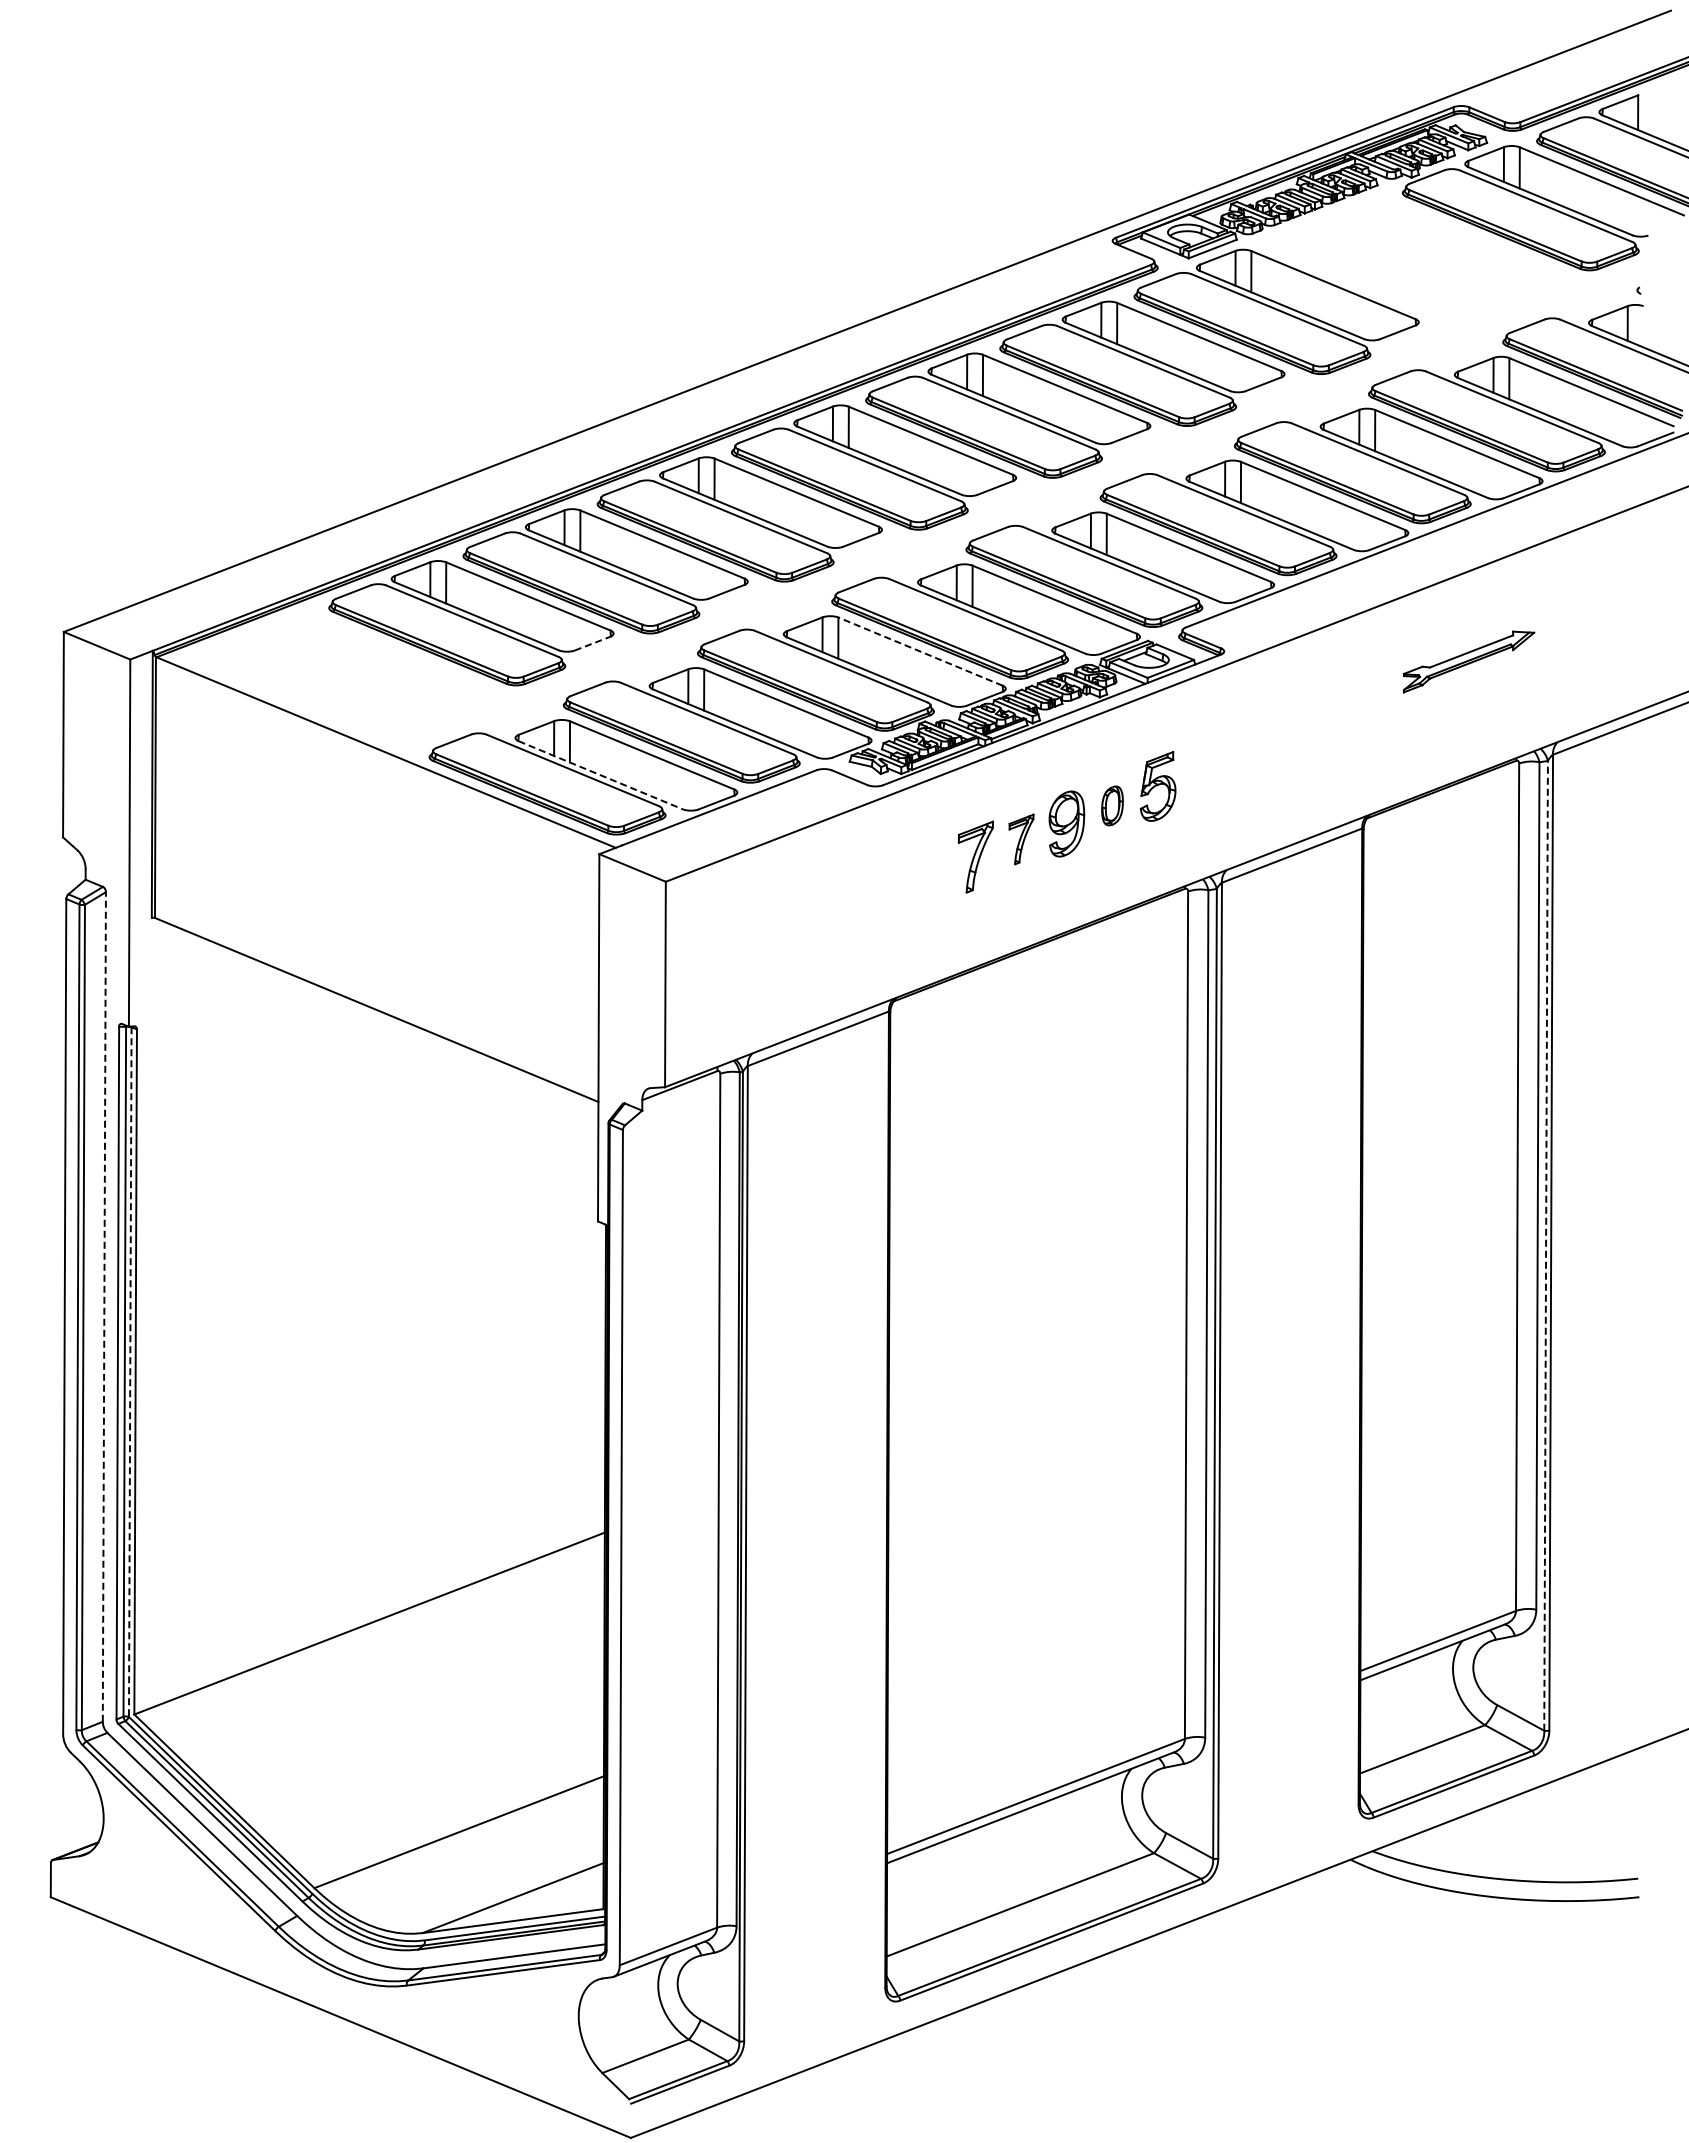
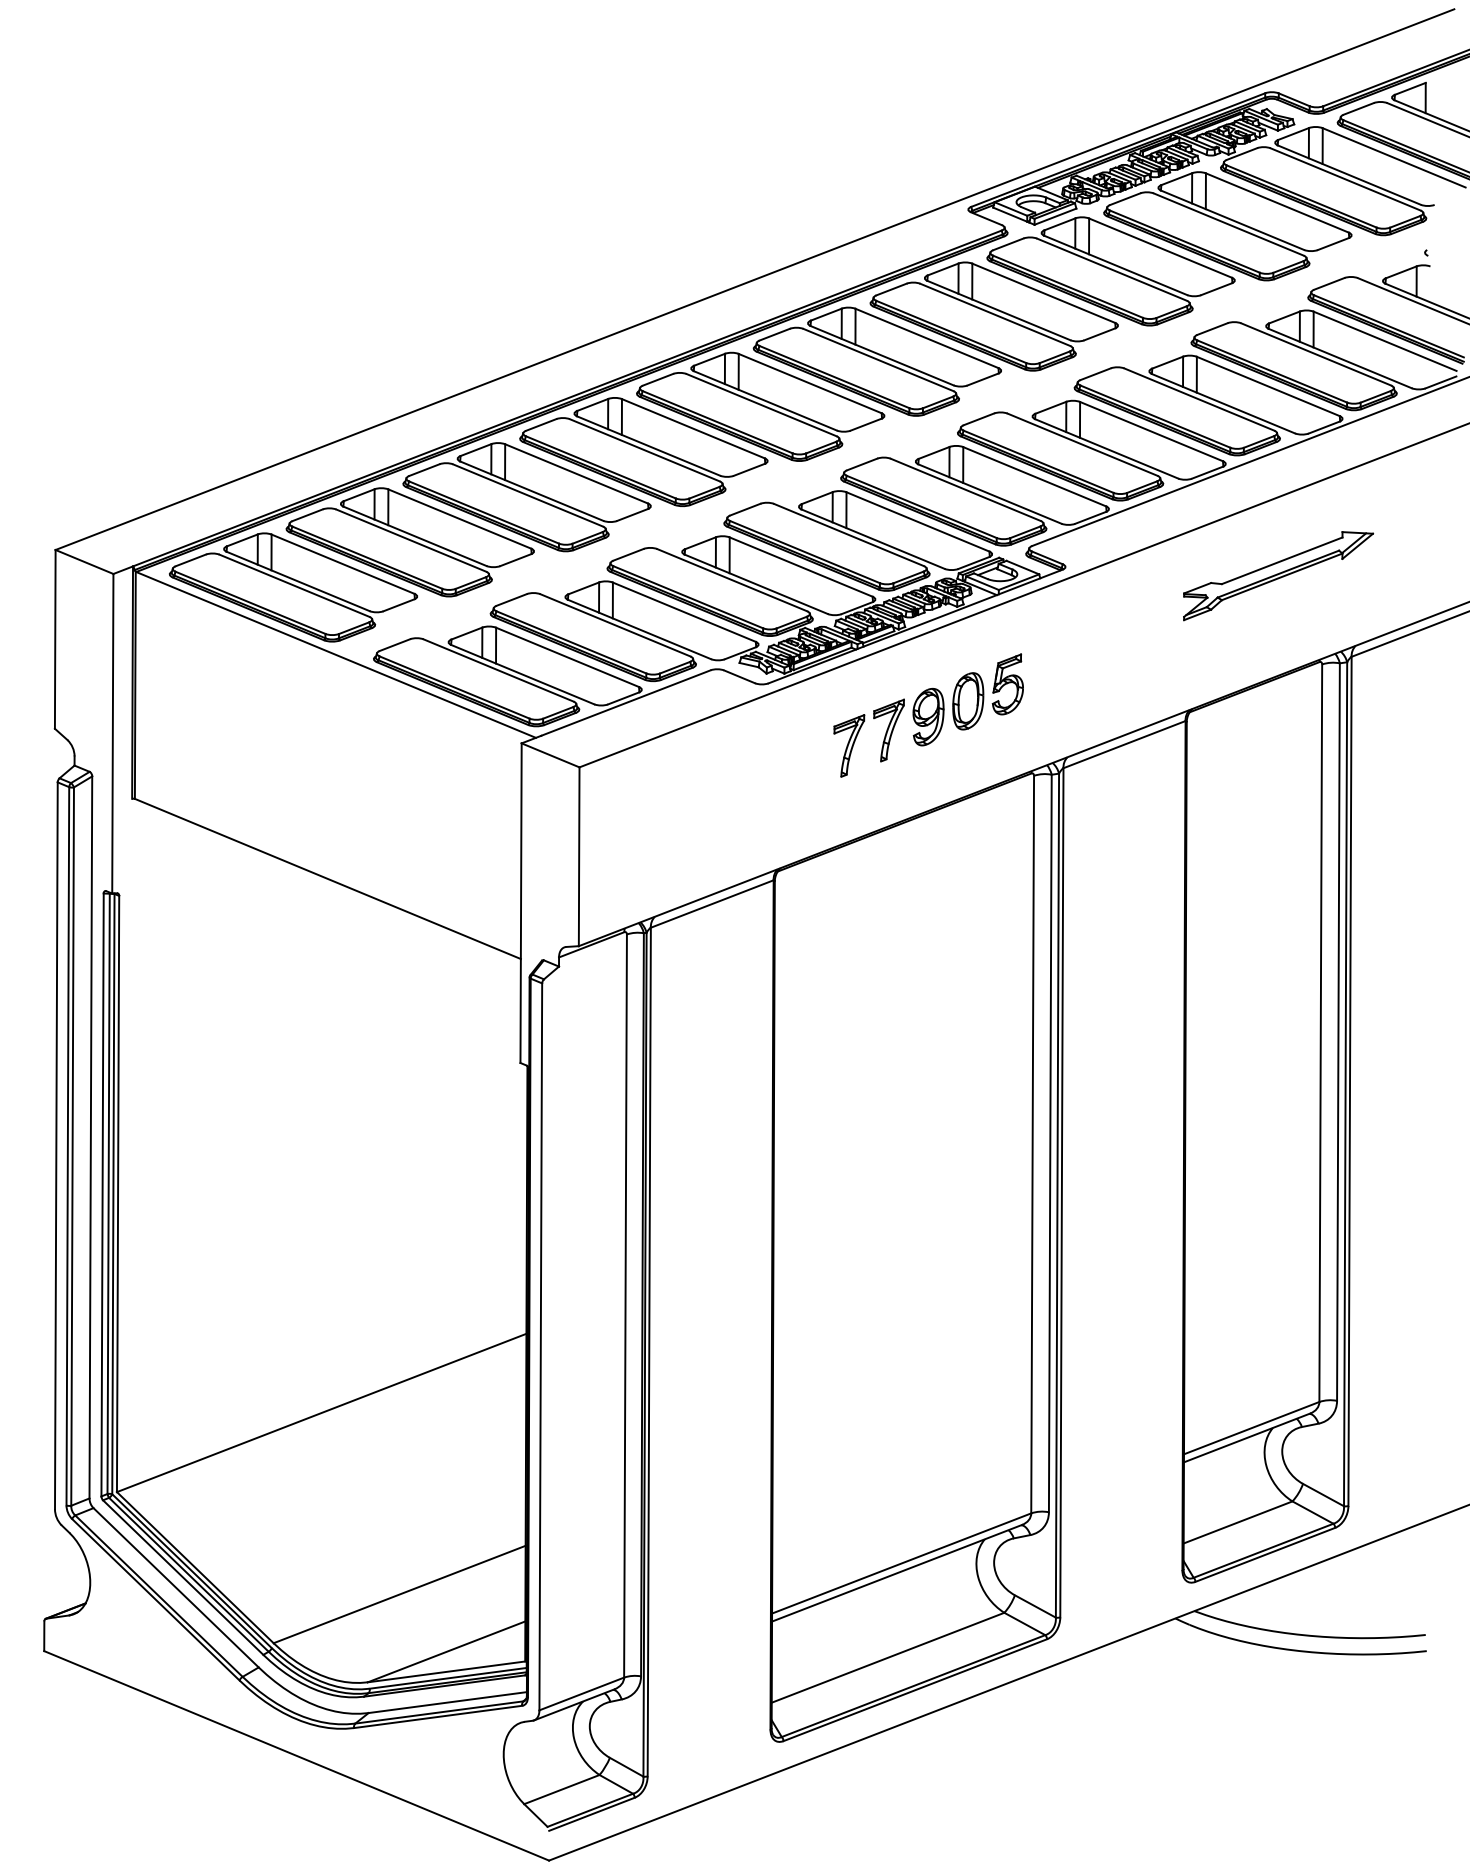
part: (1410, 260) -> (1227, 226), added
line: (592, 643) -> (515, 560), dashed -> solid
line: (920, 651) -> (801, 566), dashed -> solid
part: (1468, 661) -> (1278, 575), size x1.67
part: (337, 675) -> (293, 587), added
line: (600, 775) -> (522, 674), dashed -> solid
part: (1112, 805) -> (968, 701), size x1.67
part: (1021, 839) -> (889, 730), size x1.43
line: (1546, 1245) -> (1345, 1083), dashed -> solid
line: (104, 1306) -> (90, 1137), dashed -> solid
line: (130, 1372) -> (113, 1194), dashed -> solid

